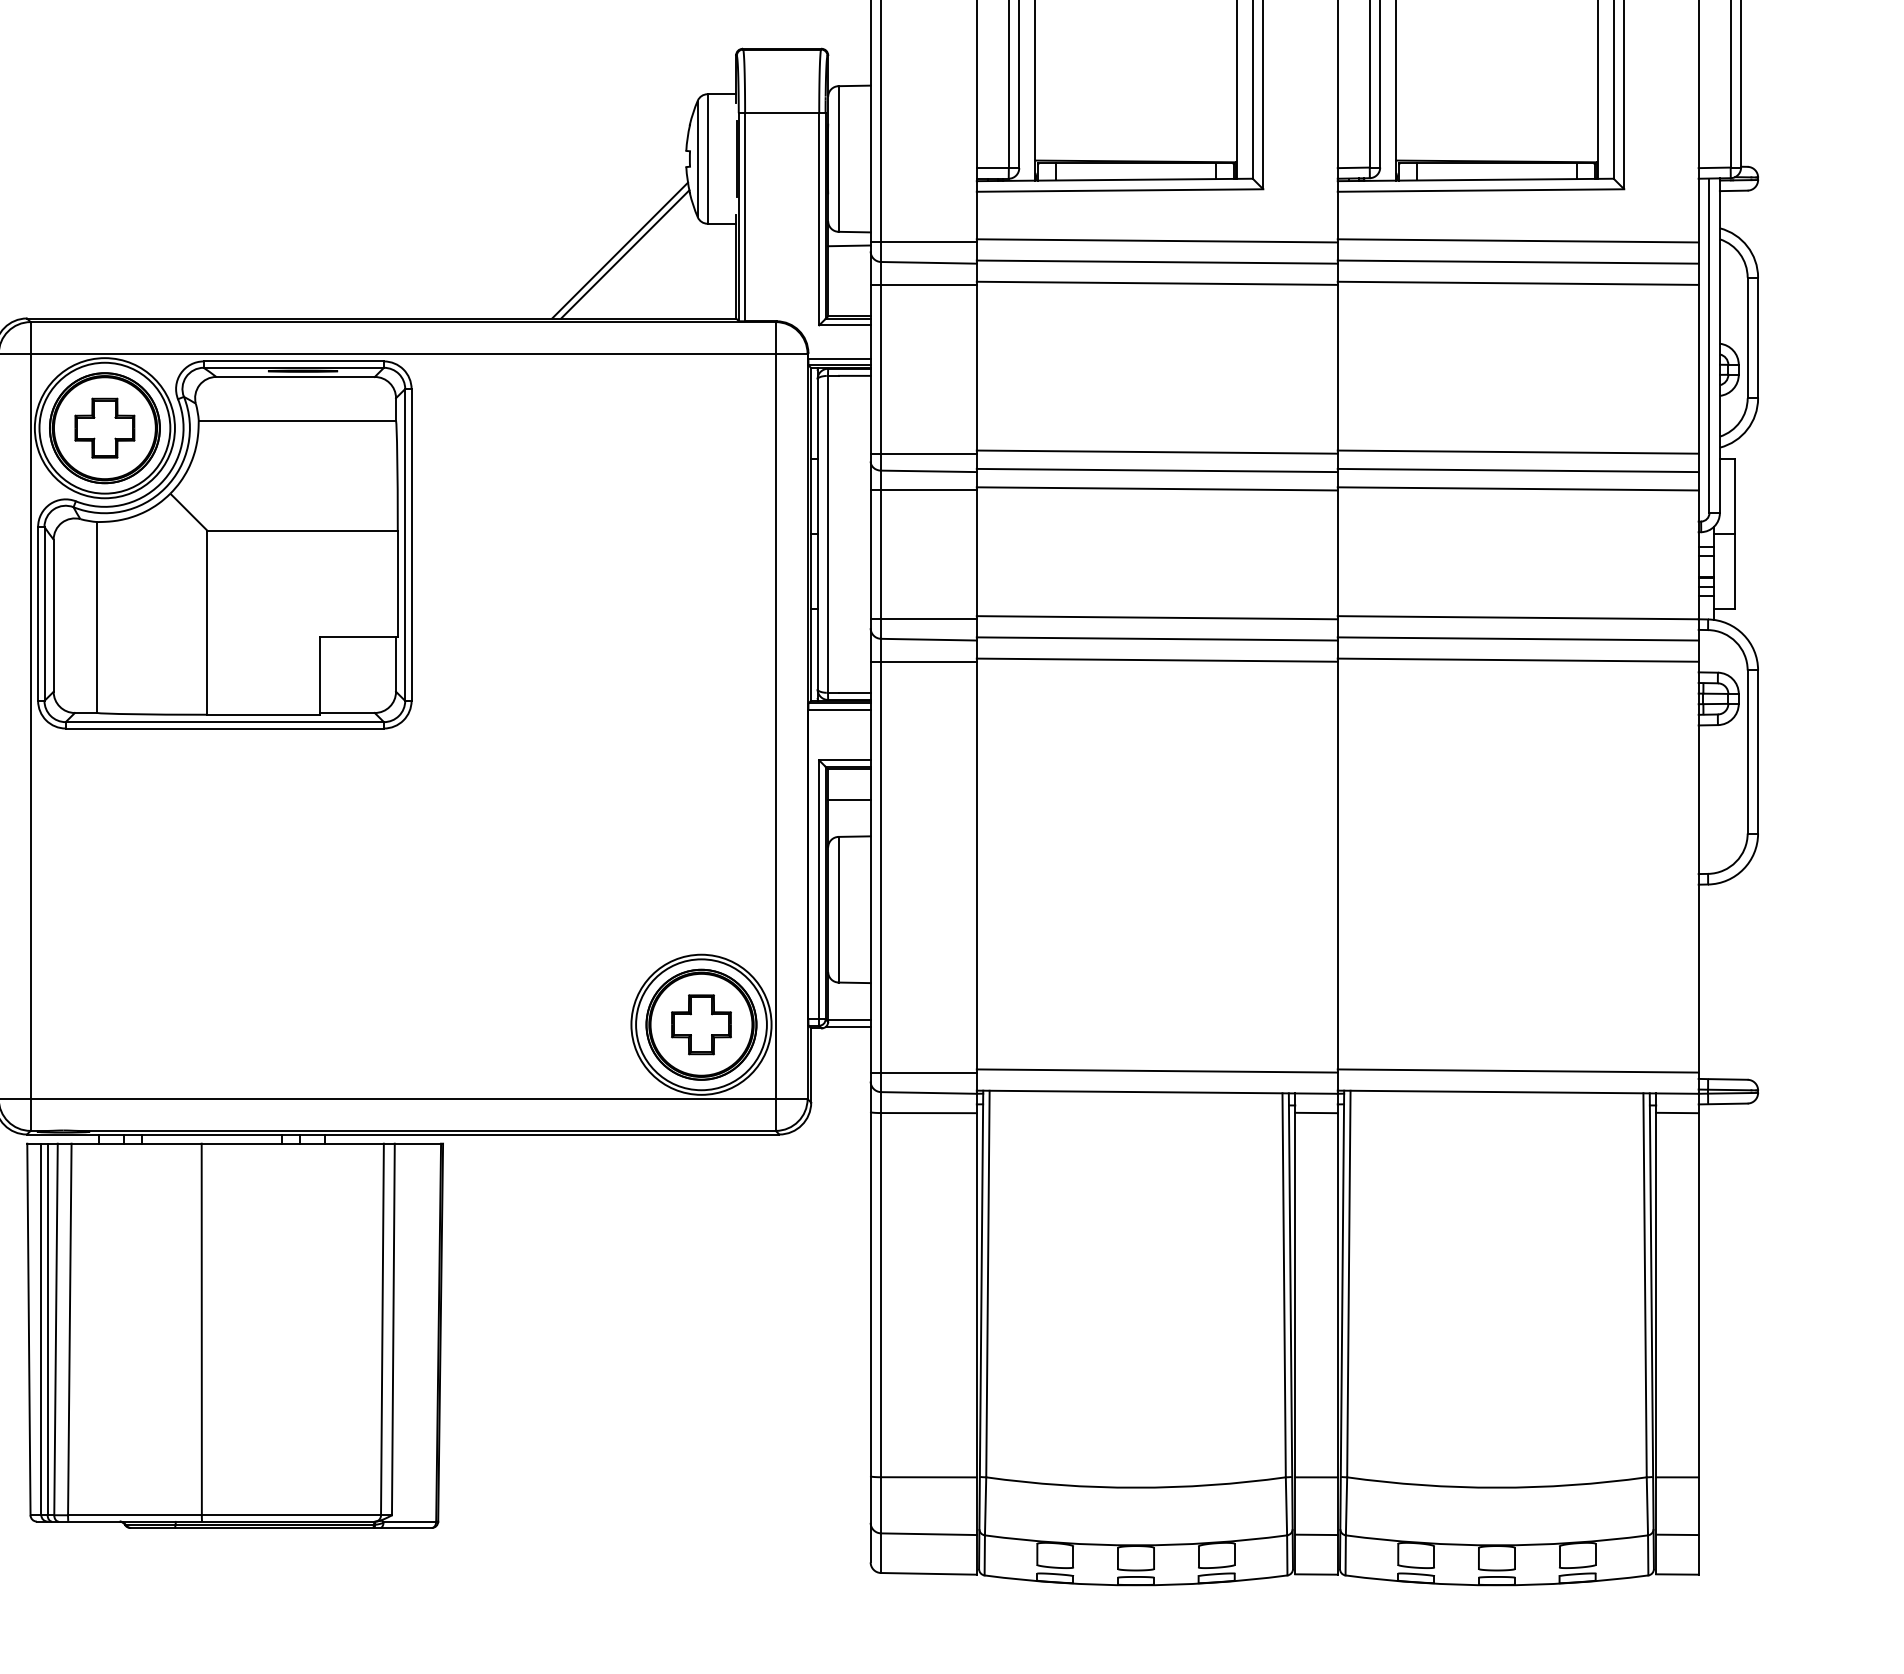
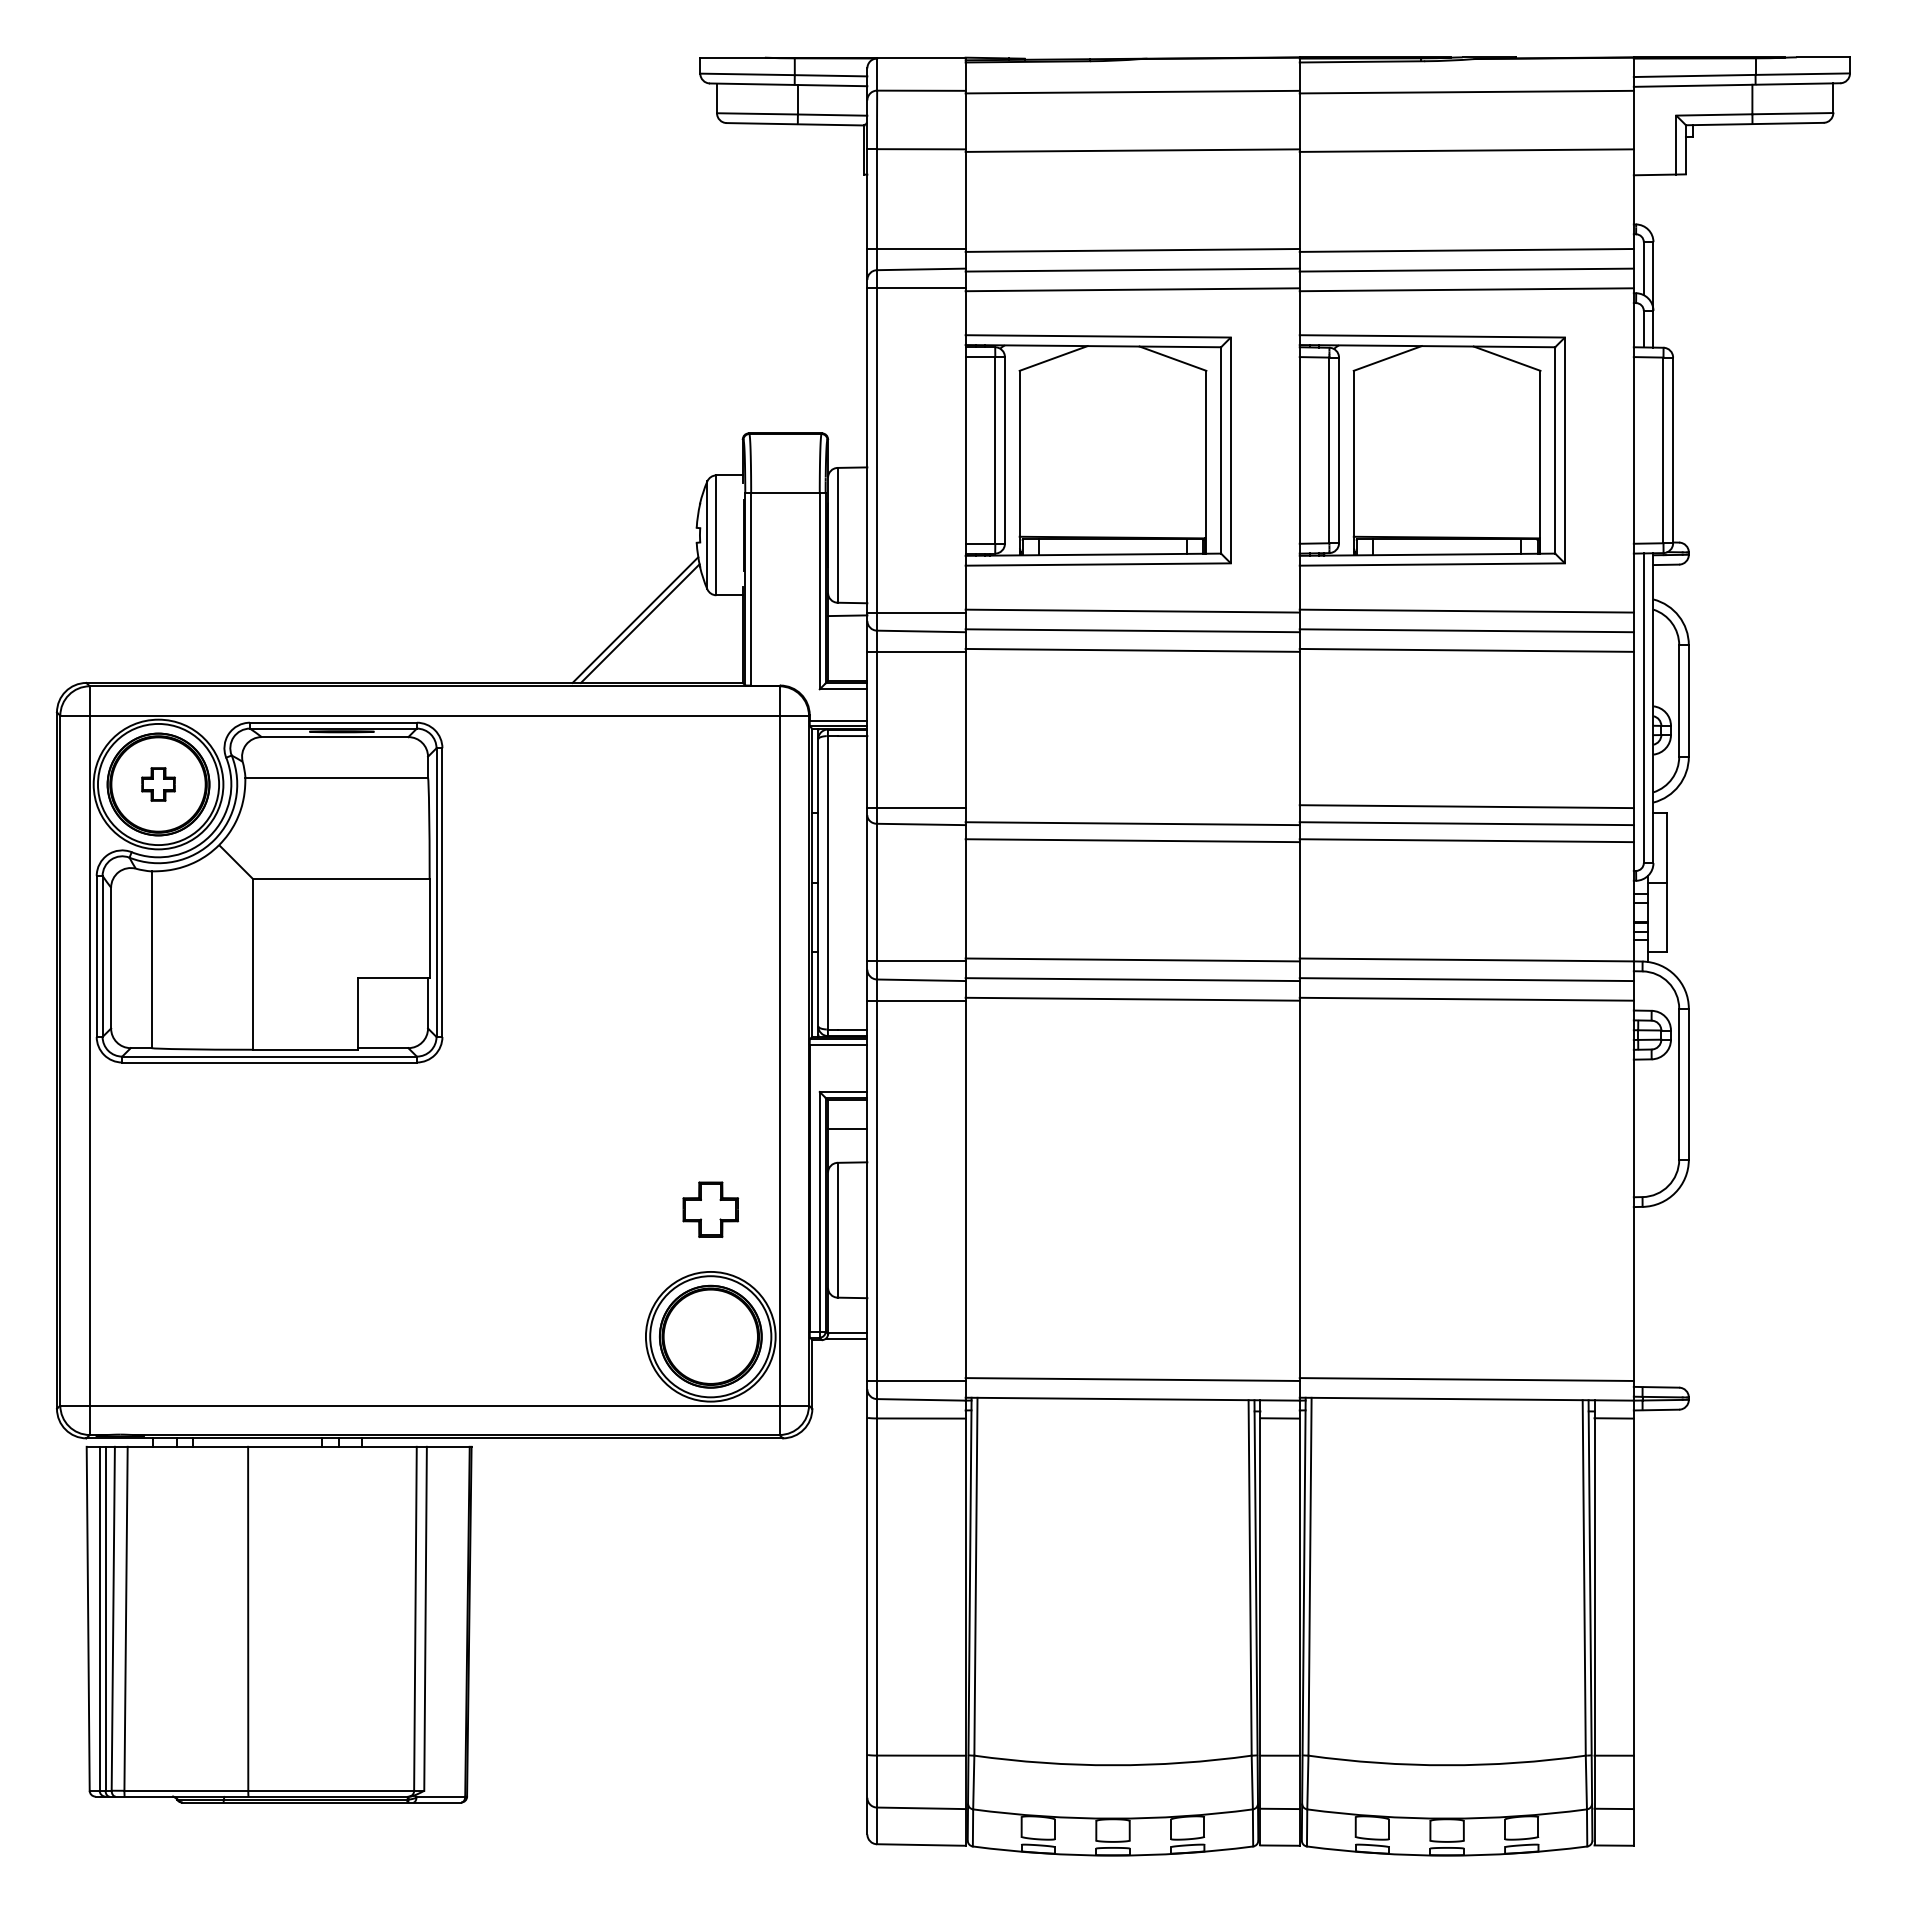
part: (104, 428) -> (158, 784), size x0.6
line: (1157, 451) -> (1132, 806), removed
line: (923, 490) -> (916, 842), removed
part: (701, 1024) -> (710, 1209), moved

